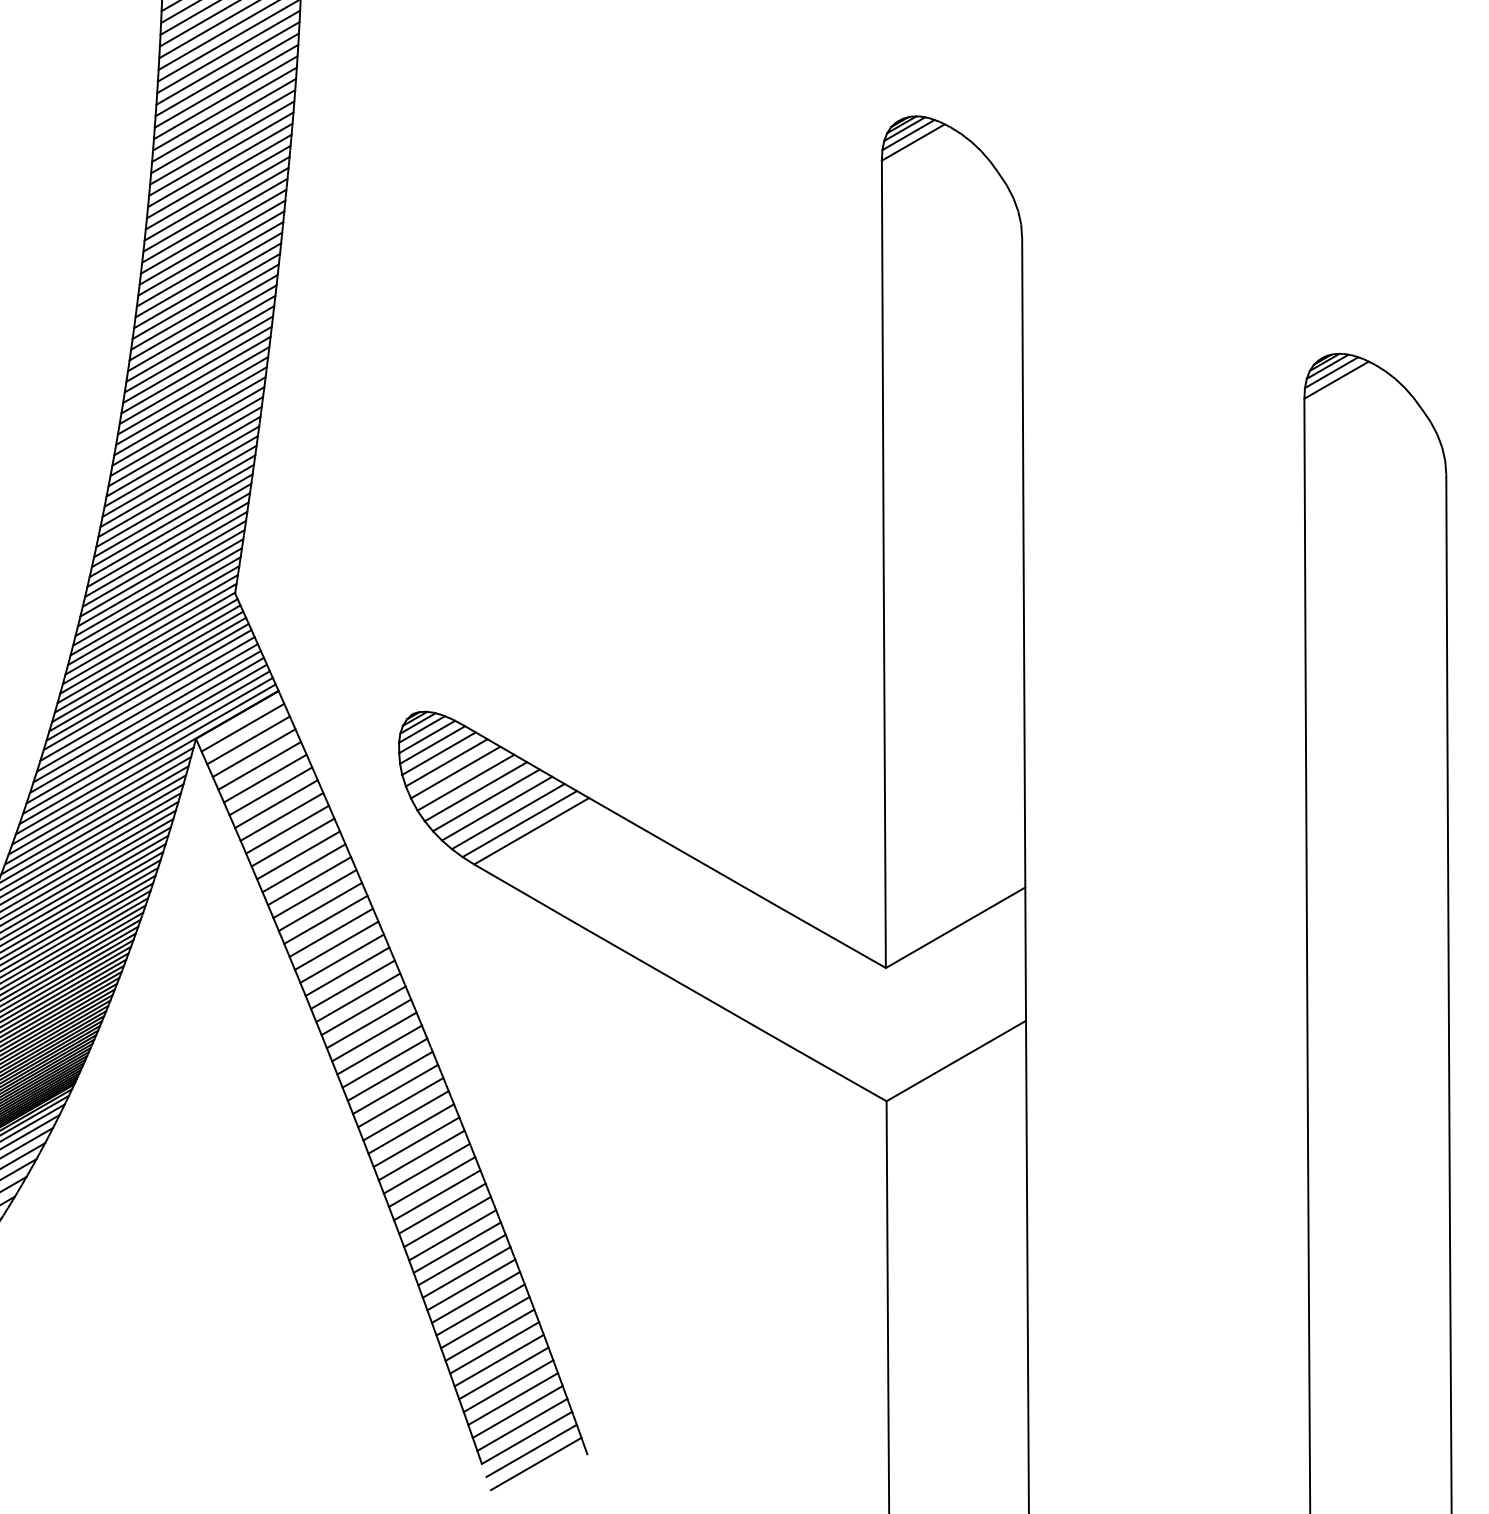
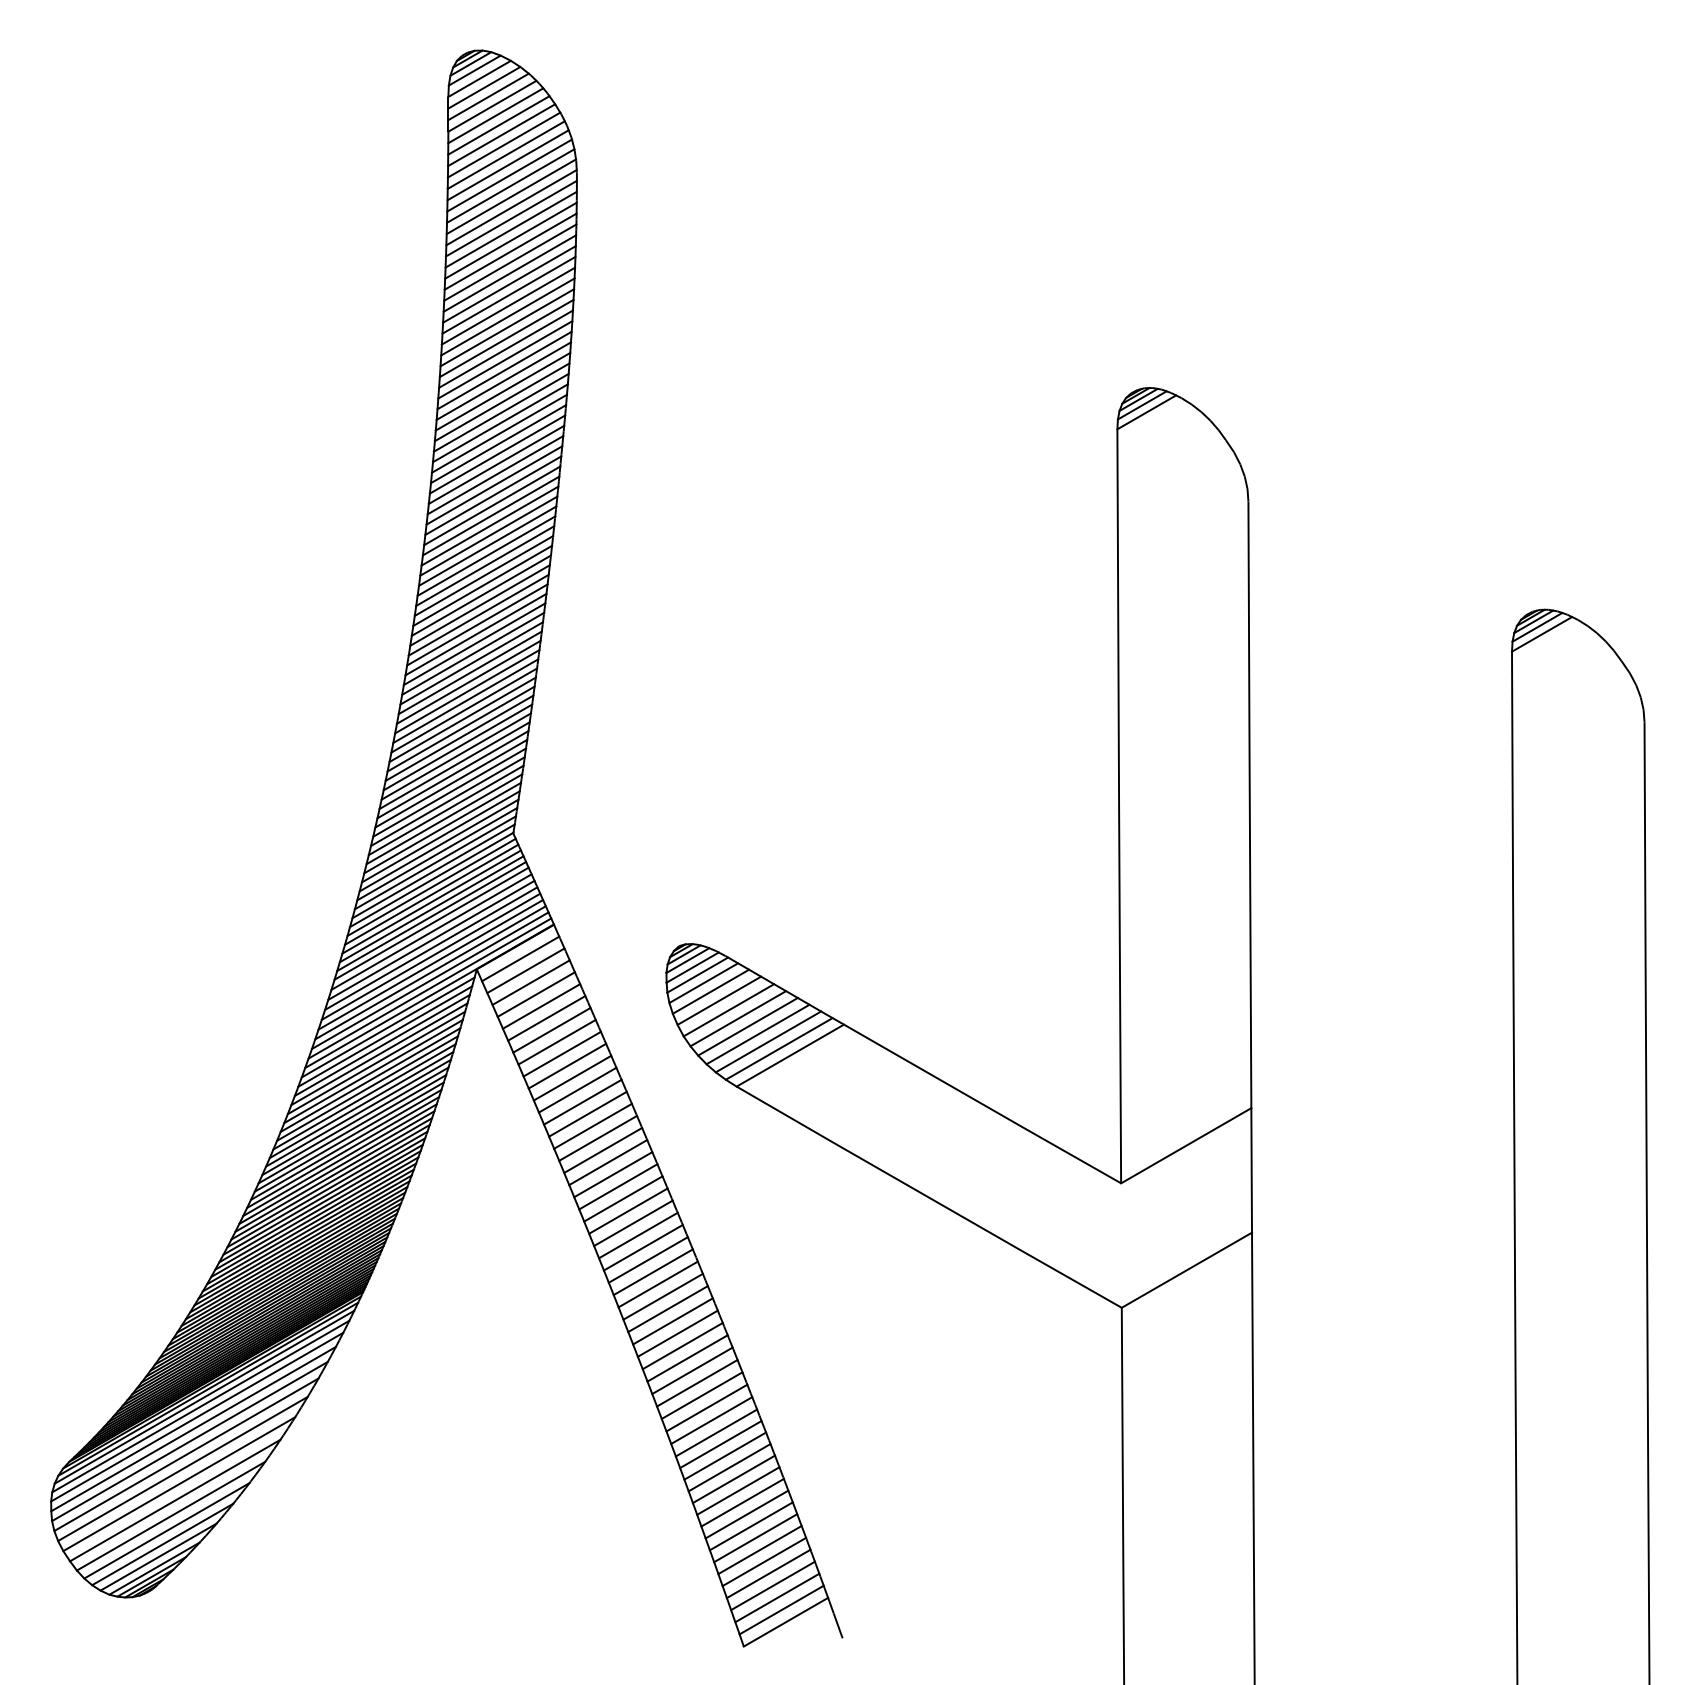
line: (531, 1451) -> (790, 1634), removed
line: (536, 1463) -> (794, 1646), removed

